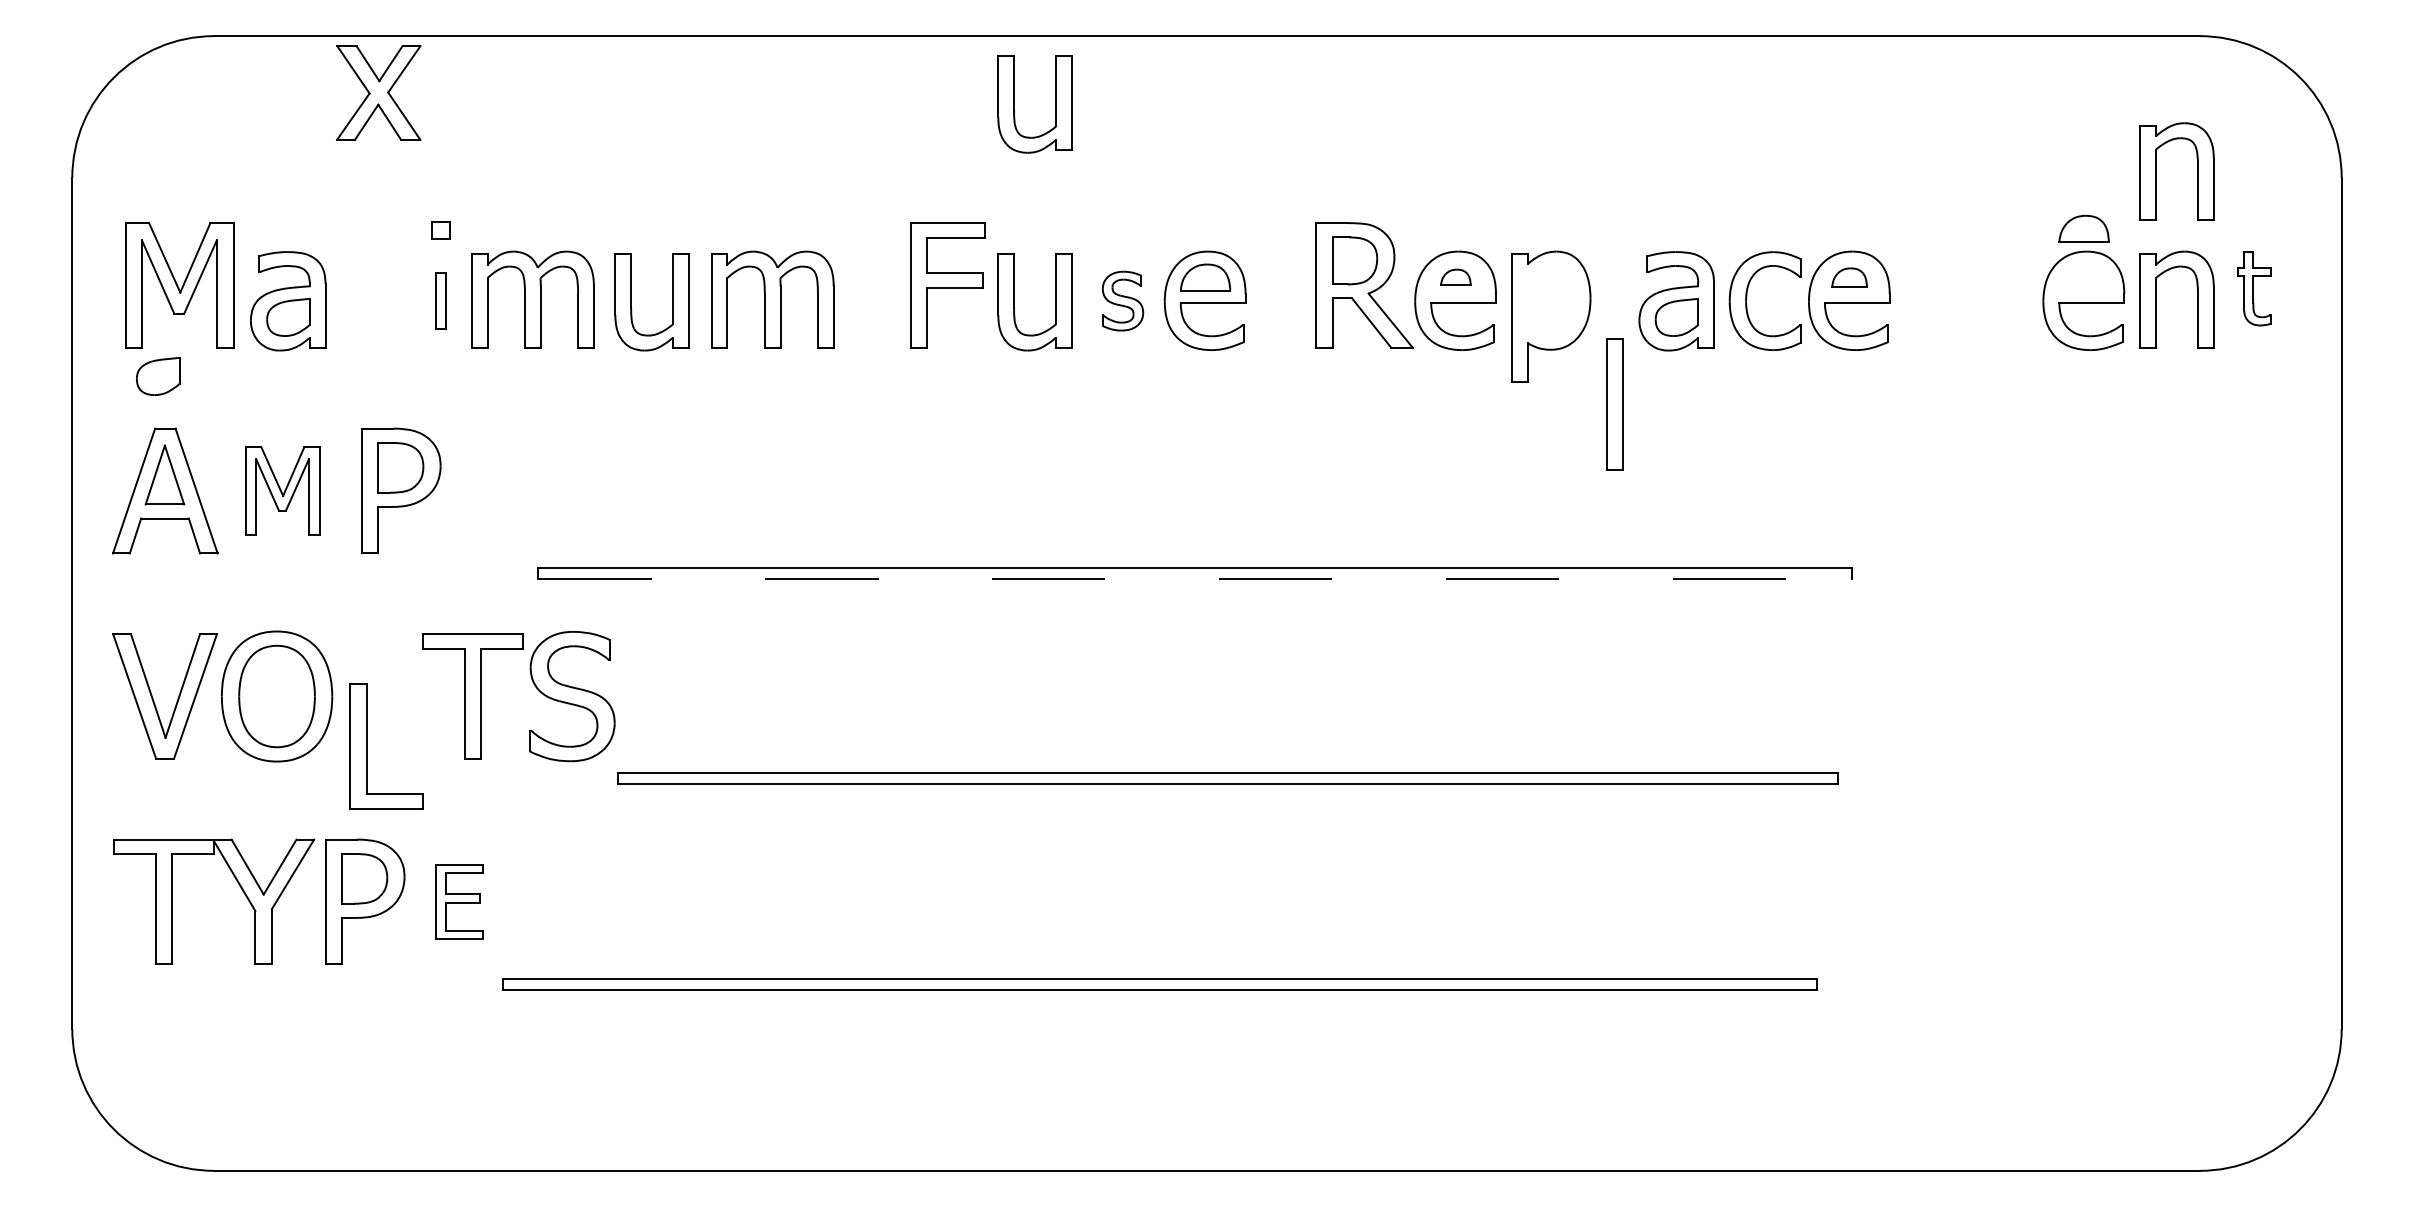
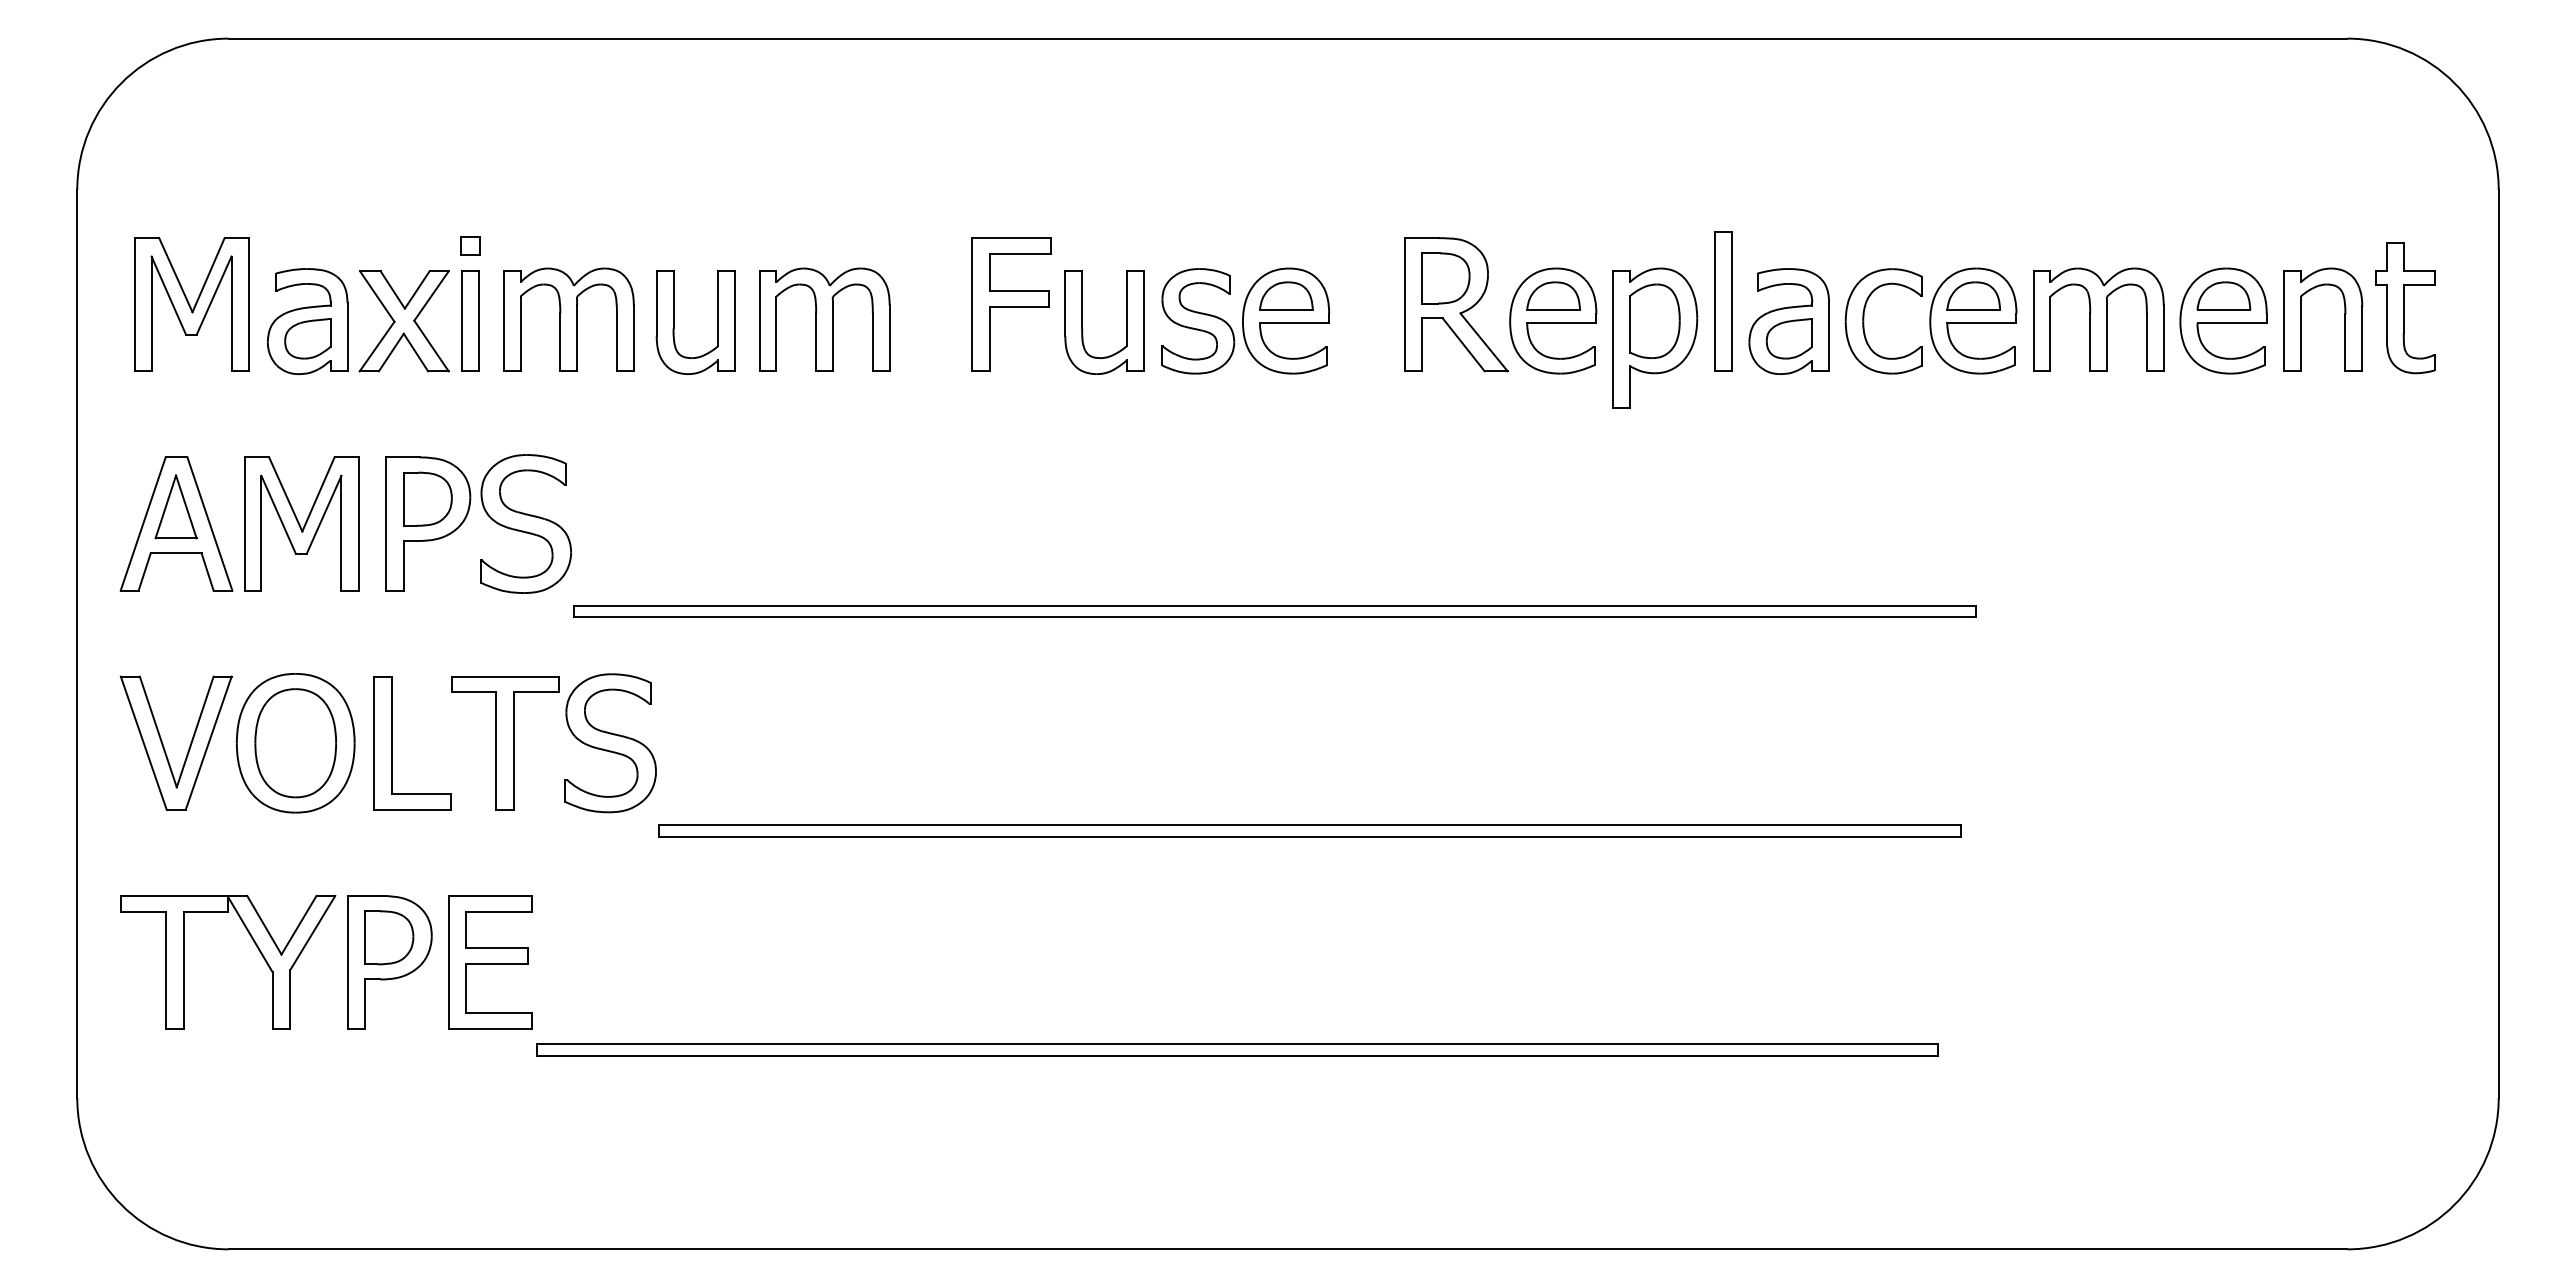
part: (378, 93) -> (403, 321), moved
part: (1014, 104) -> (1082, 111), removed
part: (2197, 170) -> (2344, 182), removed
part: (2083, 228) -> (2223, 295), moved
part: (1455, 276) -> (1553, 295), size x1.67
part: (1849, 276) -> (1973, 295), size x1.43
part: (2254, 289) -> (2405, 308), size x1.67
part: (1966, 299) -> (2098, 319), added
part: (440, 300) -> (470, 320), size x1.67
part: (1550, 300) -> (1654, 320), added
part: (1123, 301) -> (1198, 321), size x1.67
part: (157, 376) -> (168, 401), removed
part: (1615, 404) -> (1723, 301), moved
part: (282, 490) -> (301, 523), size x1.43
part: (492, 490) -> (525, 523), added
line: (1195, 578) -> (1275, 617), dashed -> solid
part: (367, 746) -> (392, 743), moved
part: (459, 901) -> (490, 962), size x1.67

